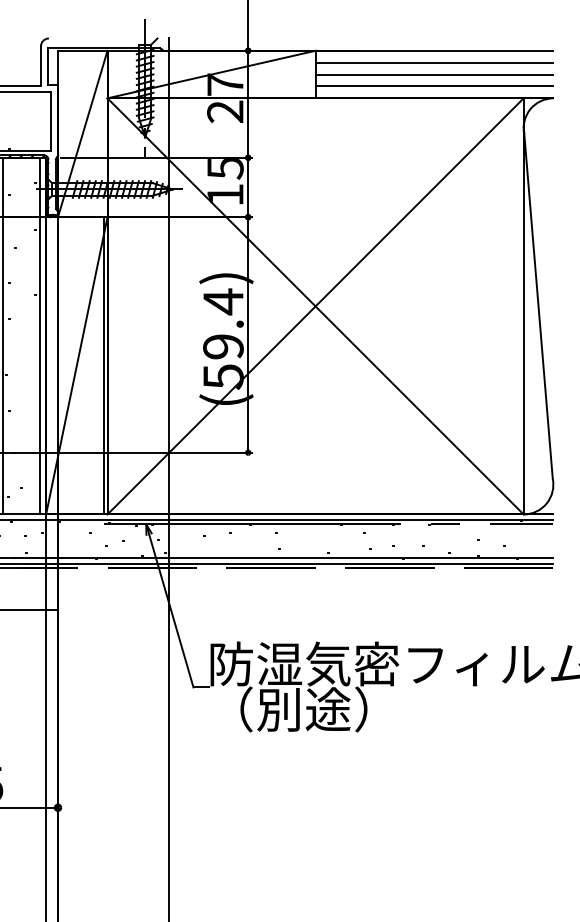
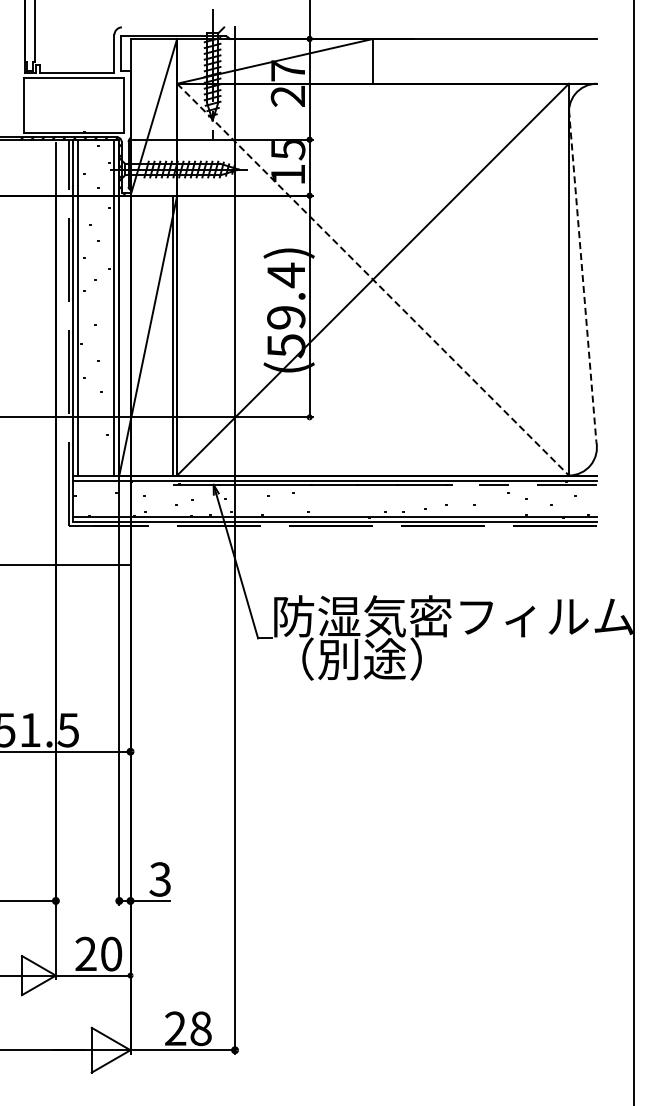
line: (433, 63) -> (484, 50), removed
line: (433, 74) -> (484, 61), removed
line: (433, 86) -> (484, 72), removed
line: (538, 303) -> (582, 276), solid -> dashed
line: (316, 307) -> (373, 280), solid -> dashed

